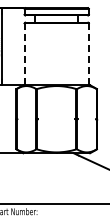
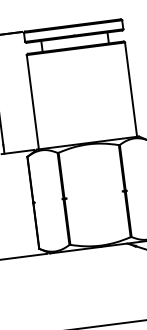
line: (24, 54) -> (32, 102), dashed -> solid
line: (88, 54) -> (130, 90), dashed -> solid

